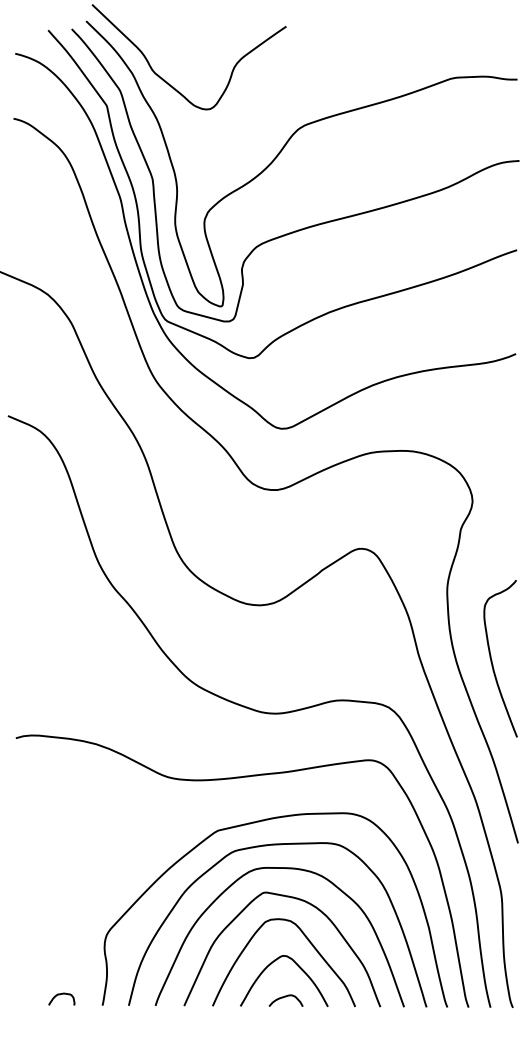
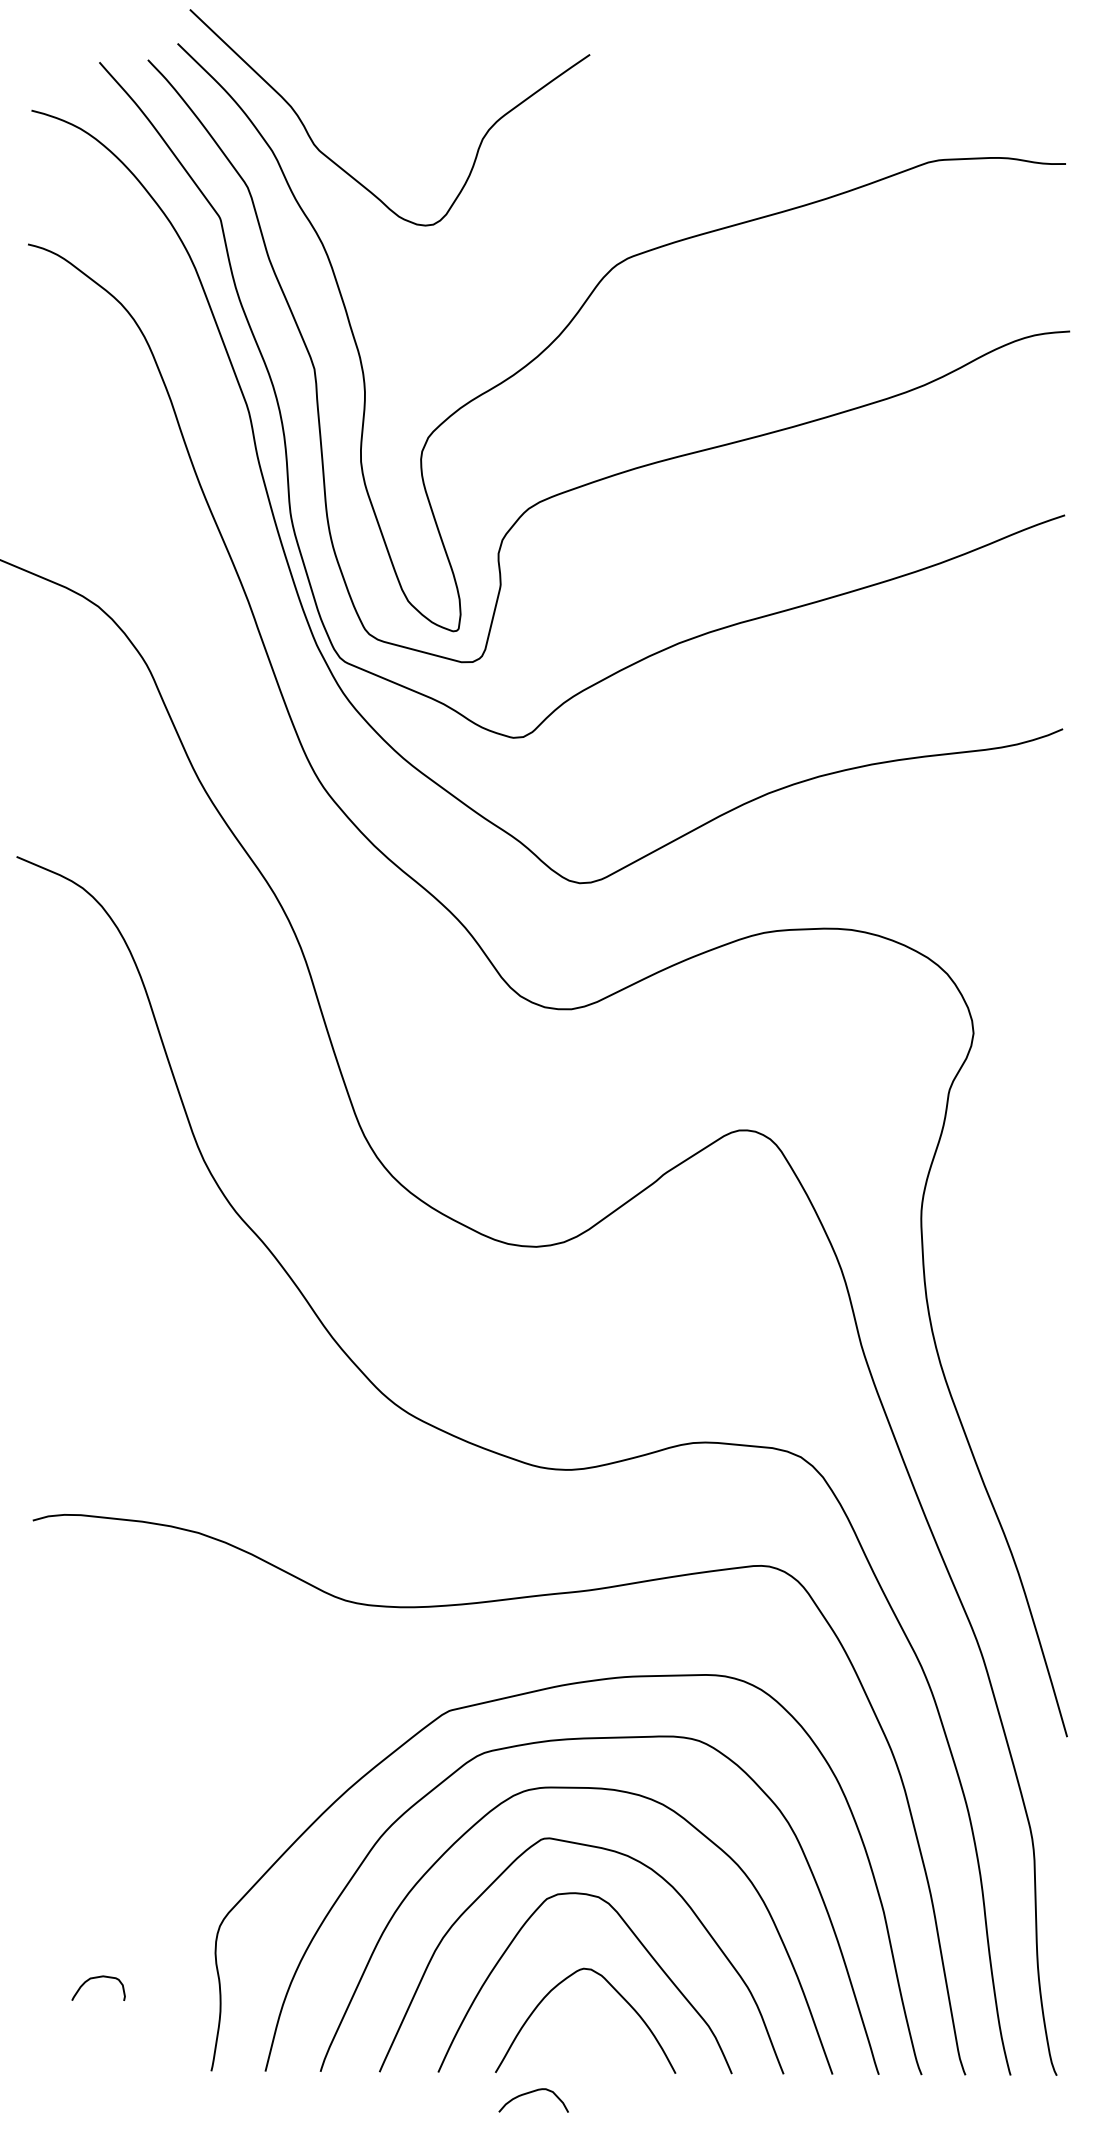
curve: (492, 660) -> (1014, 1360), removed
curve: (59, 995) -> (93, 1980), moved
curve: (283, 998) -> (528, 2095), moved

